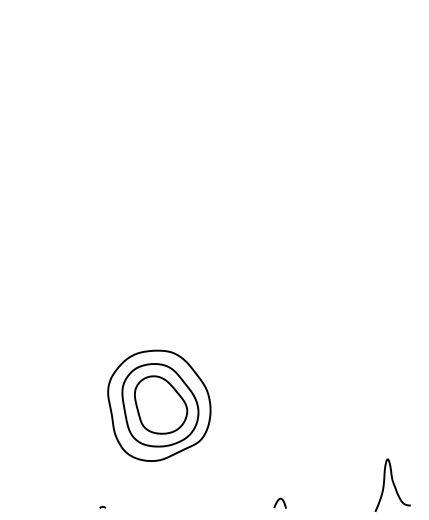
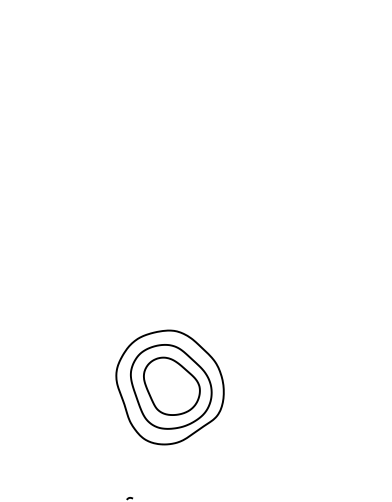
curve: (278, 501) -> (306, 464), removed

